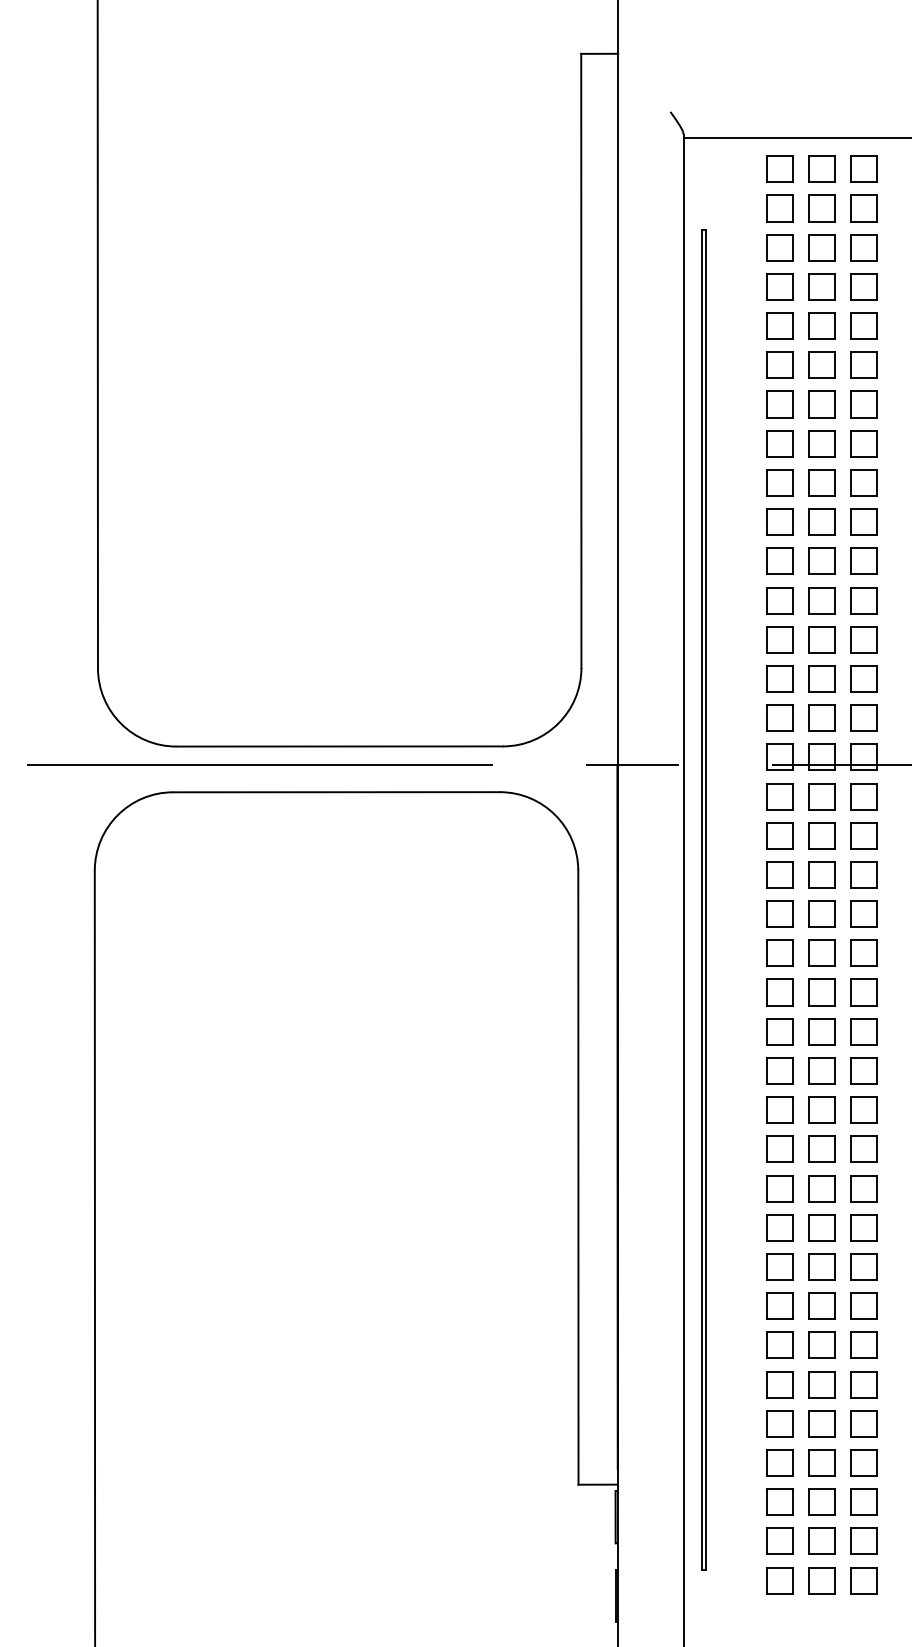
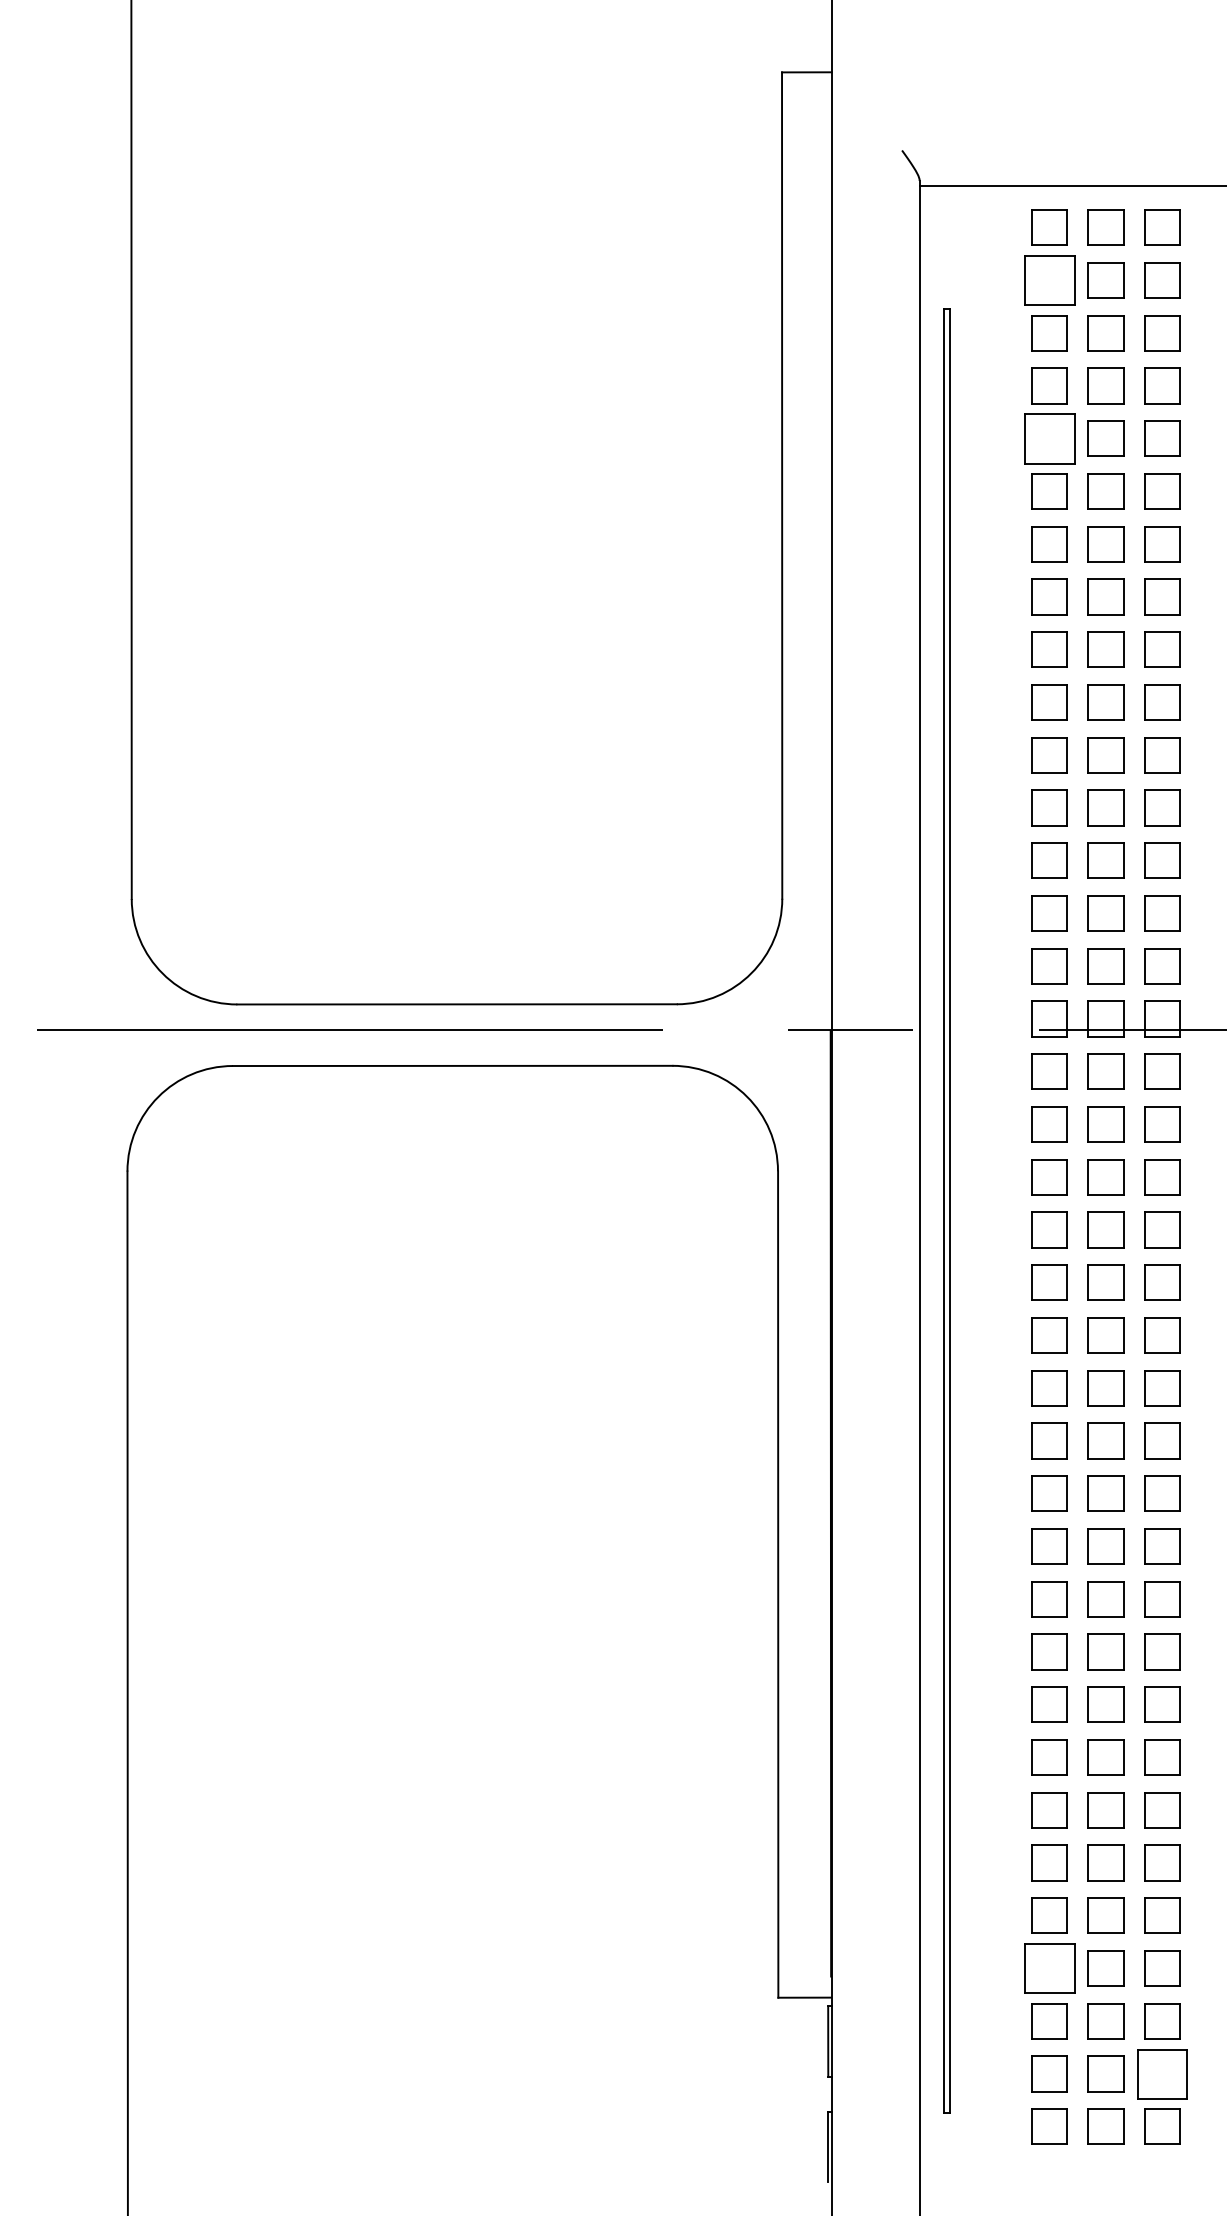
part: (779, 208) -> (1048, 280), size x1.4
part: (779, 325) -> (1048, 437), size x1.4
part: (779, 1462) -> (1048, 1967), size x1.4
part: (863, 1540) -> (1161, 2072), size x1.4

